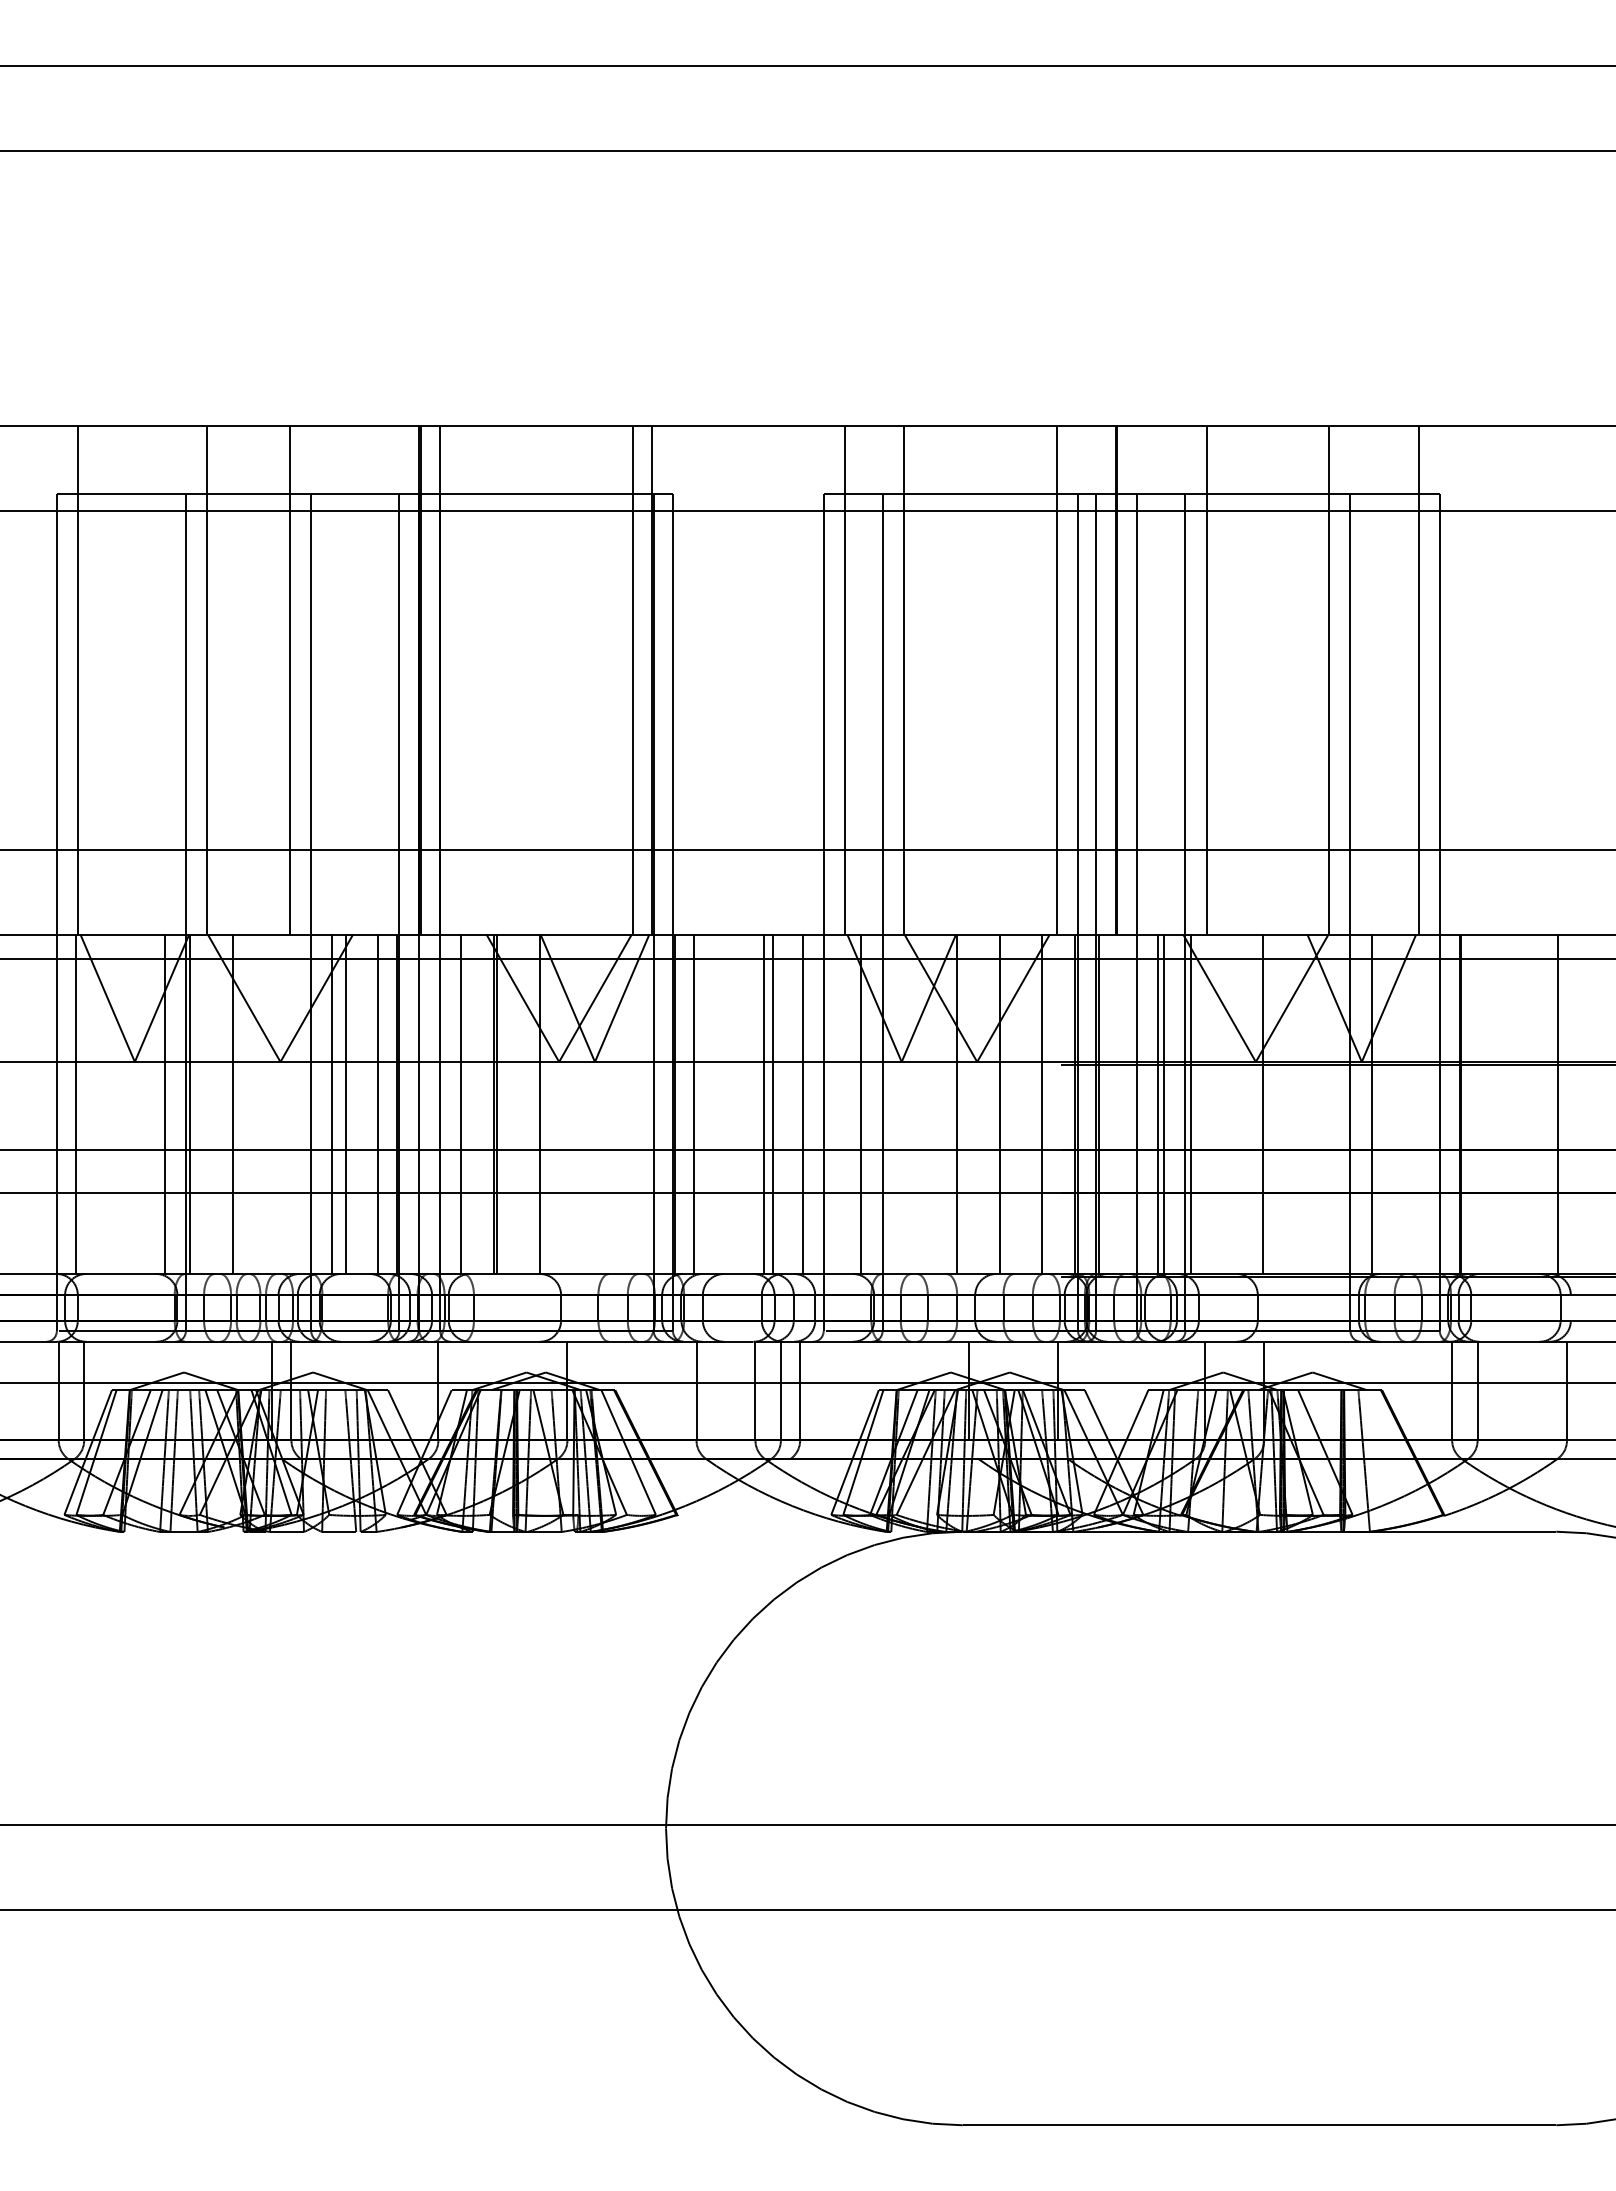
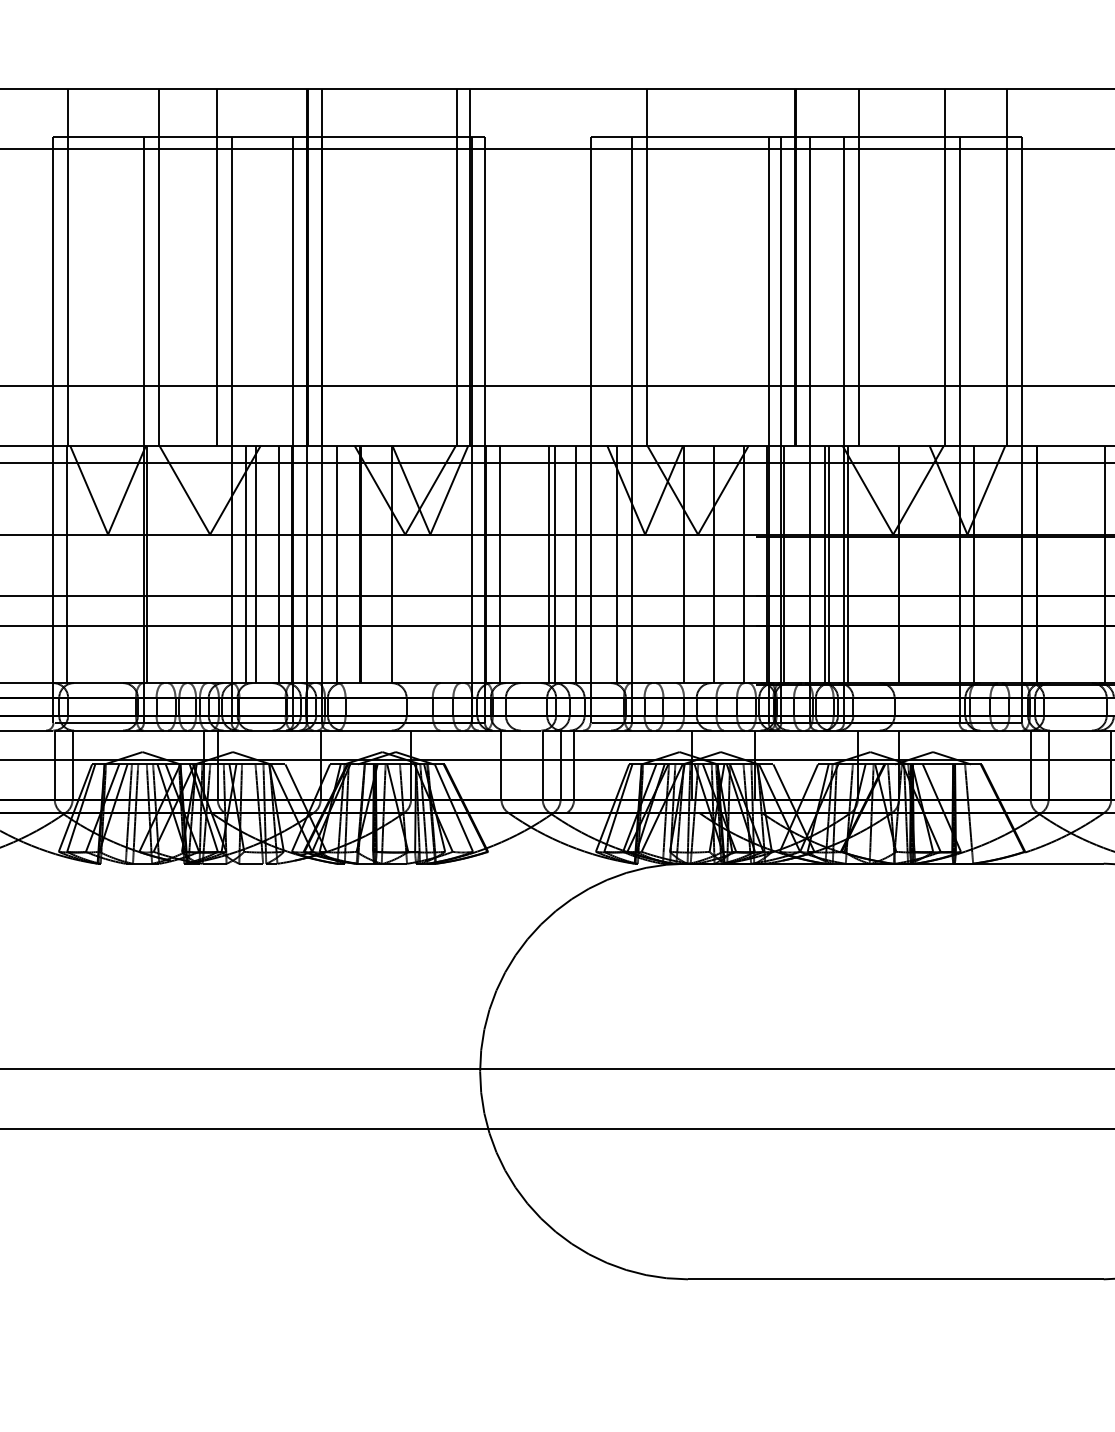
line: (844, 680) -> (605, 267), removed
line: (1056, 680) -> (753, 267), removed
line: (164, 1104) -> (128, 564), removed
line: (233, 1104) -> (177, 564), removed

